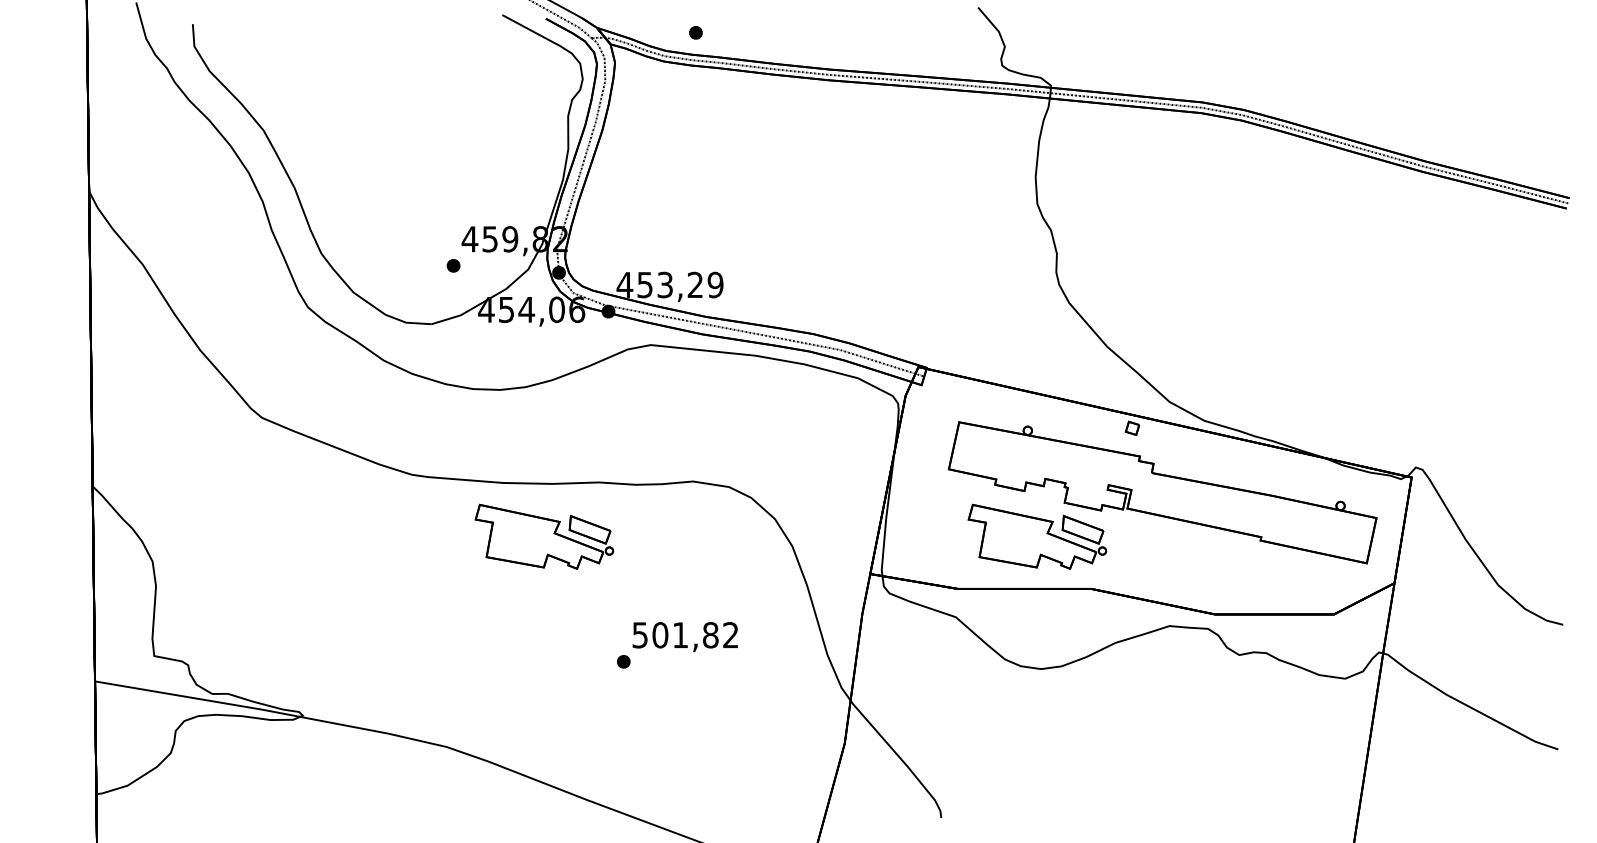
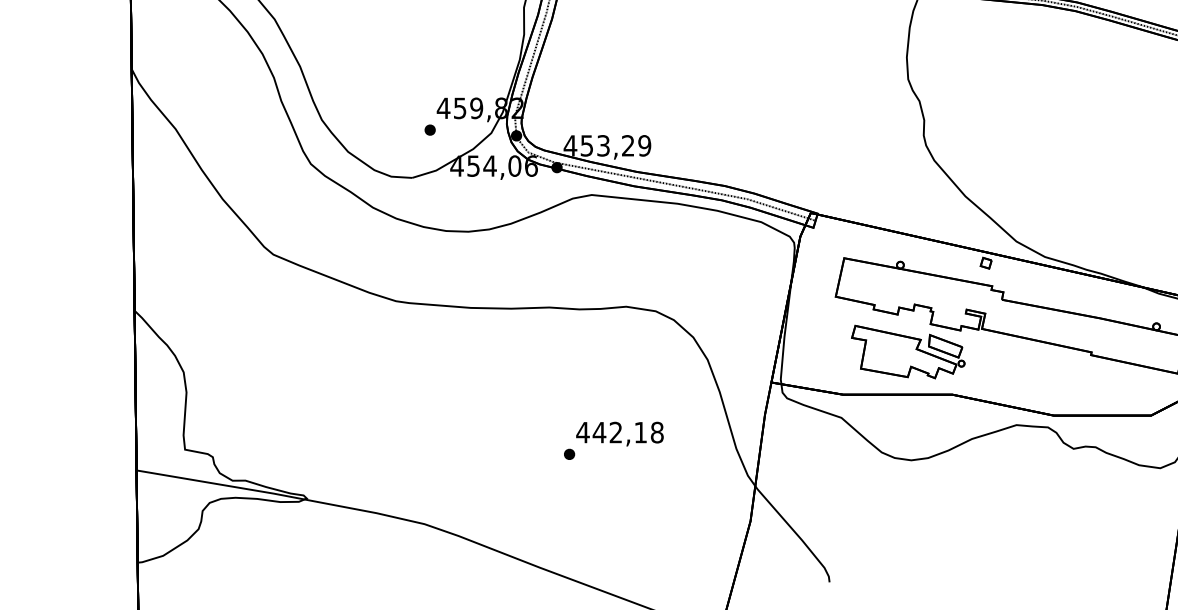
part: (544, 536) -> (504, 351), removed
text: (684, 635) -> (619, 432), 501,82 -> 442,18

